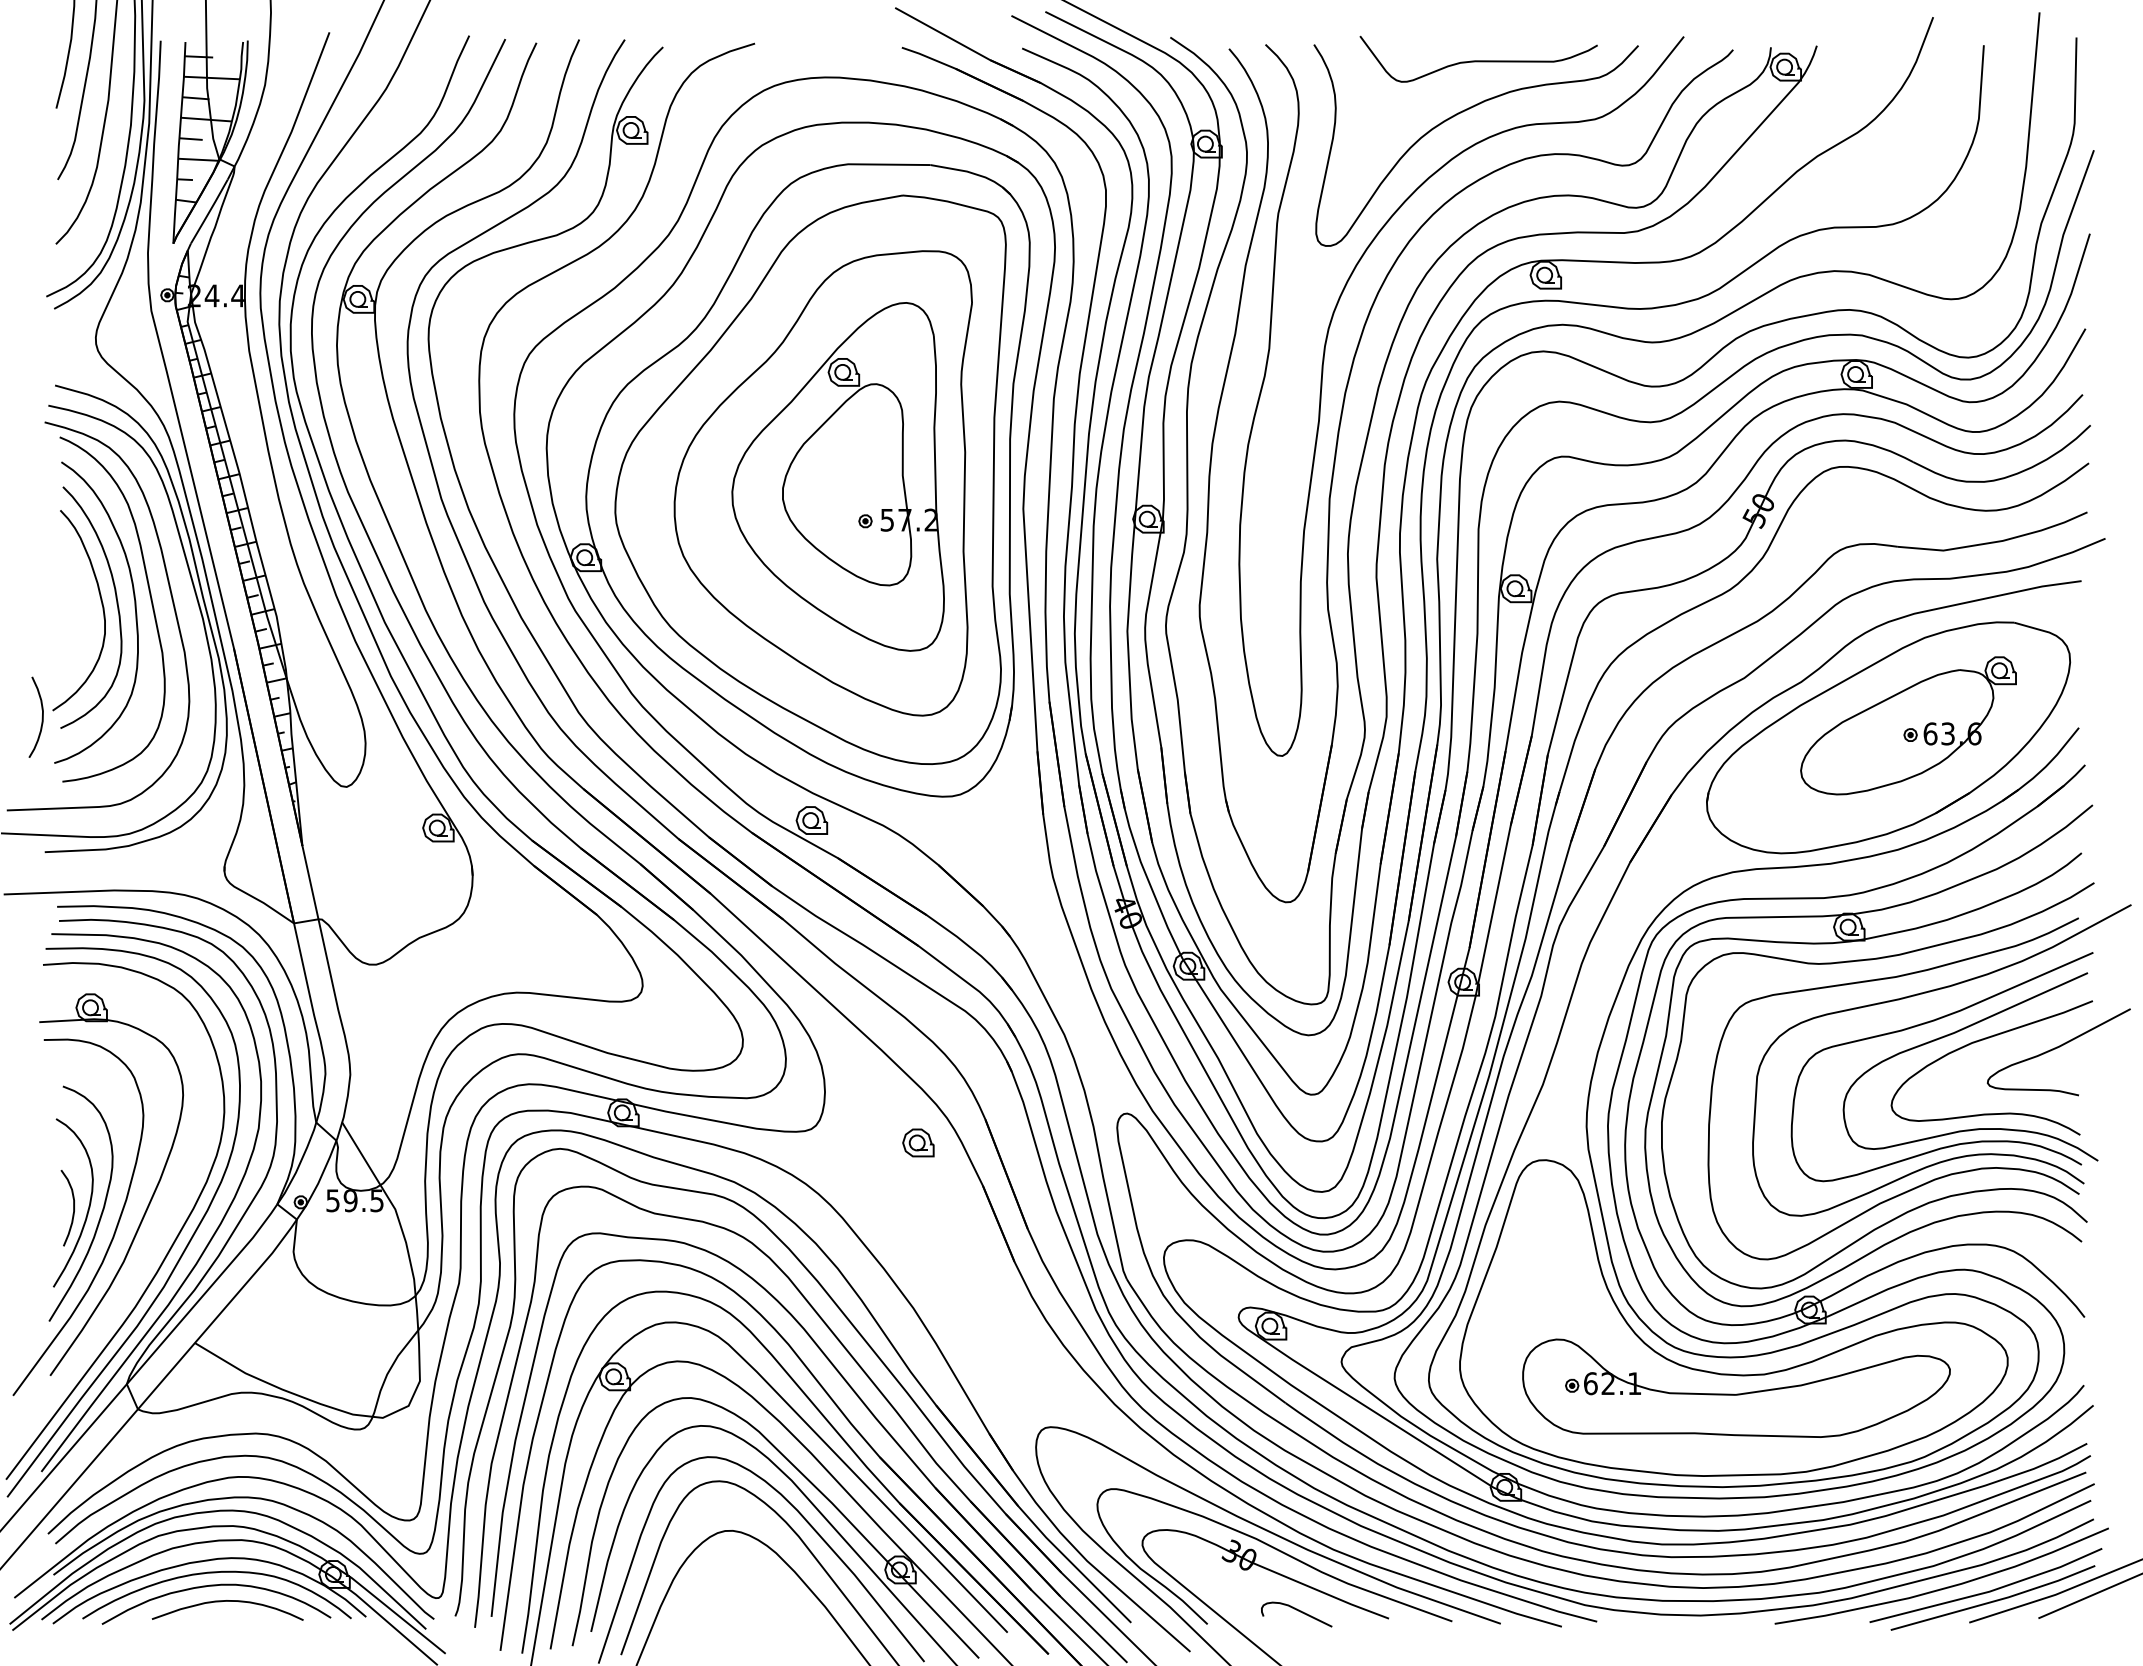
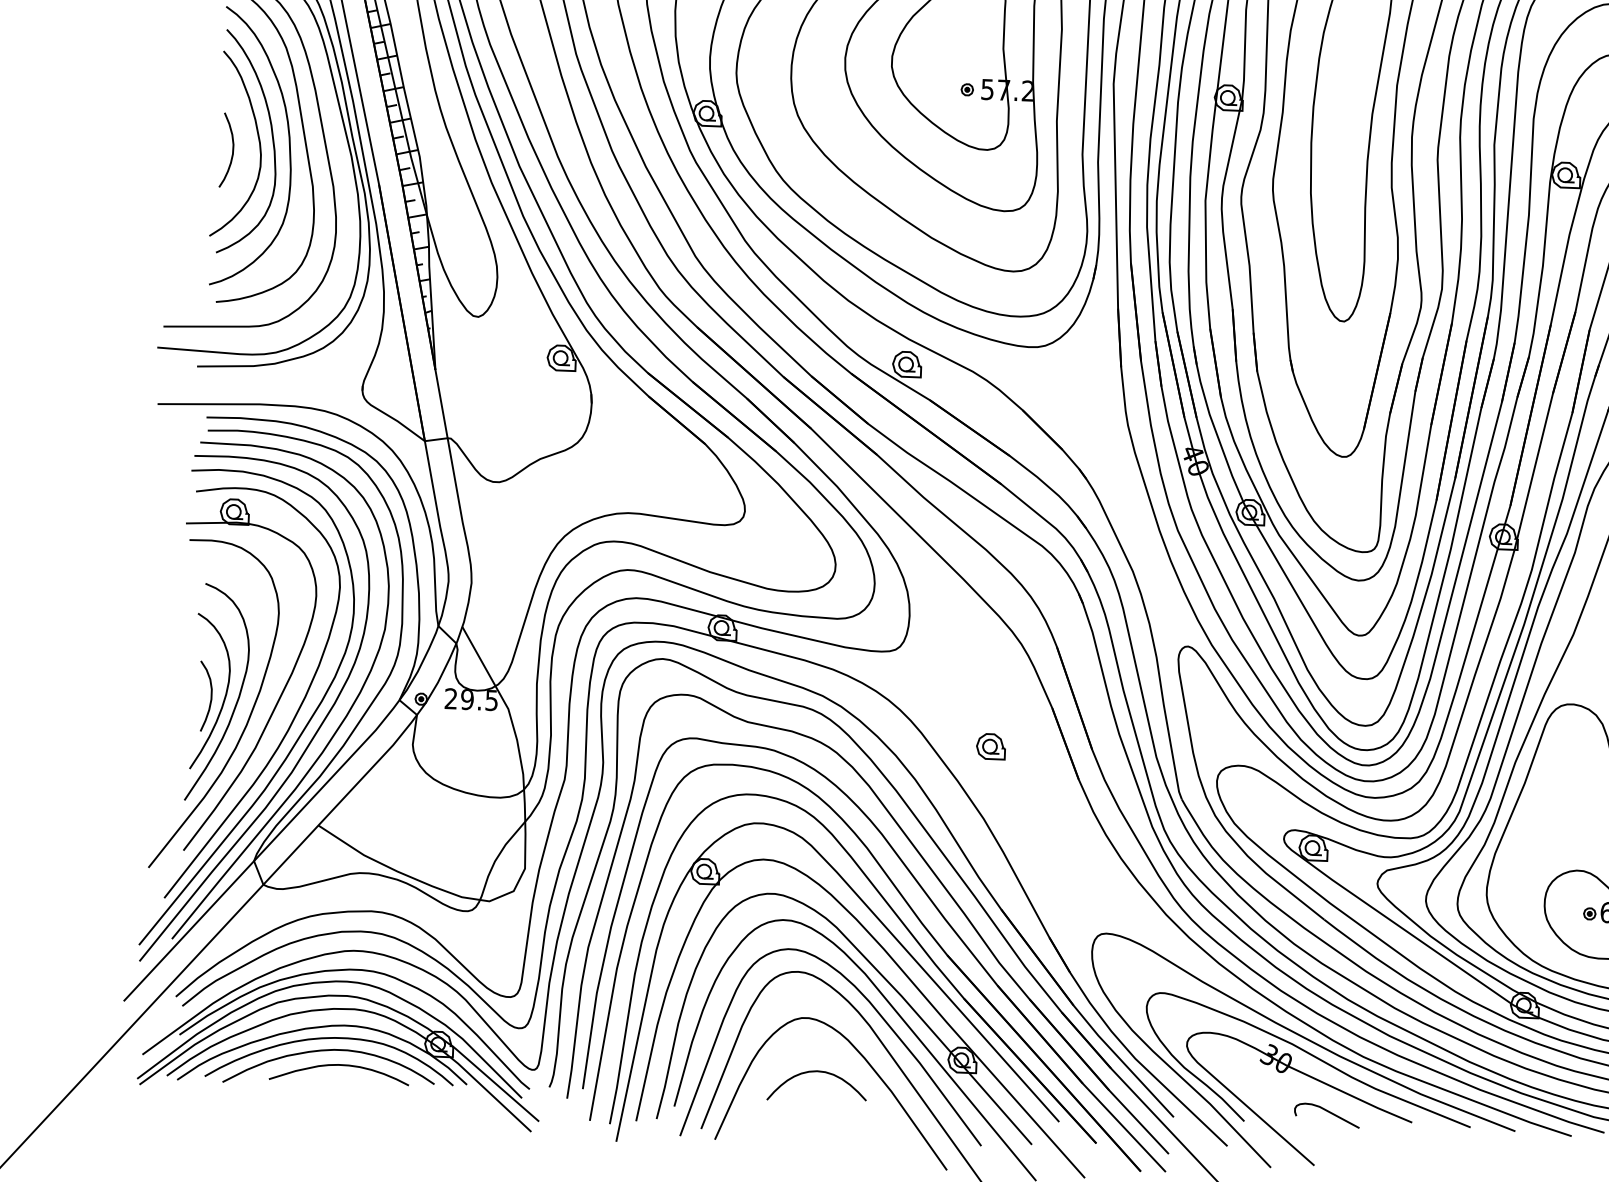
curve: (41, 717) -> (231, 150), moved
part: (918, 1142) -> (991, 746), moved
text: (332, 1200) -> (450, 698), 59.5 -> 29.5
curve: (164, 1225) -> (294, 715), added
curve: (740, 1589) -> (813, 1072), added

